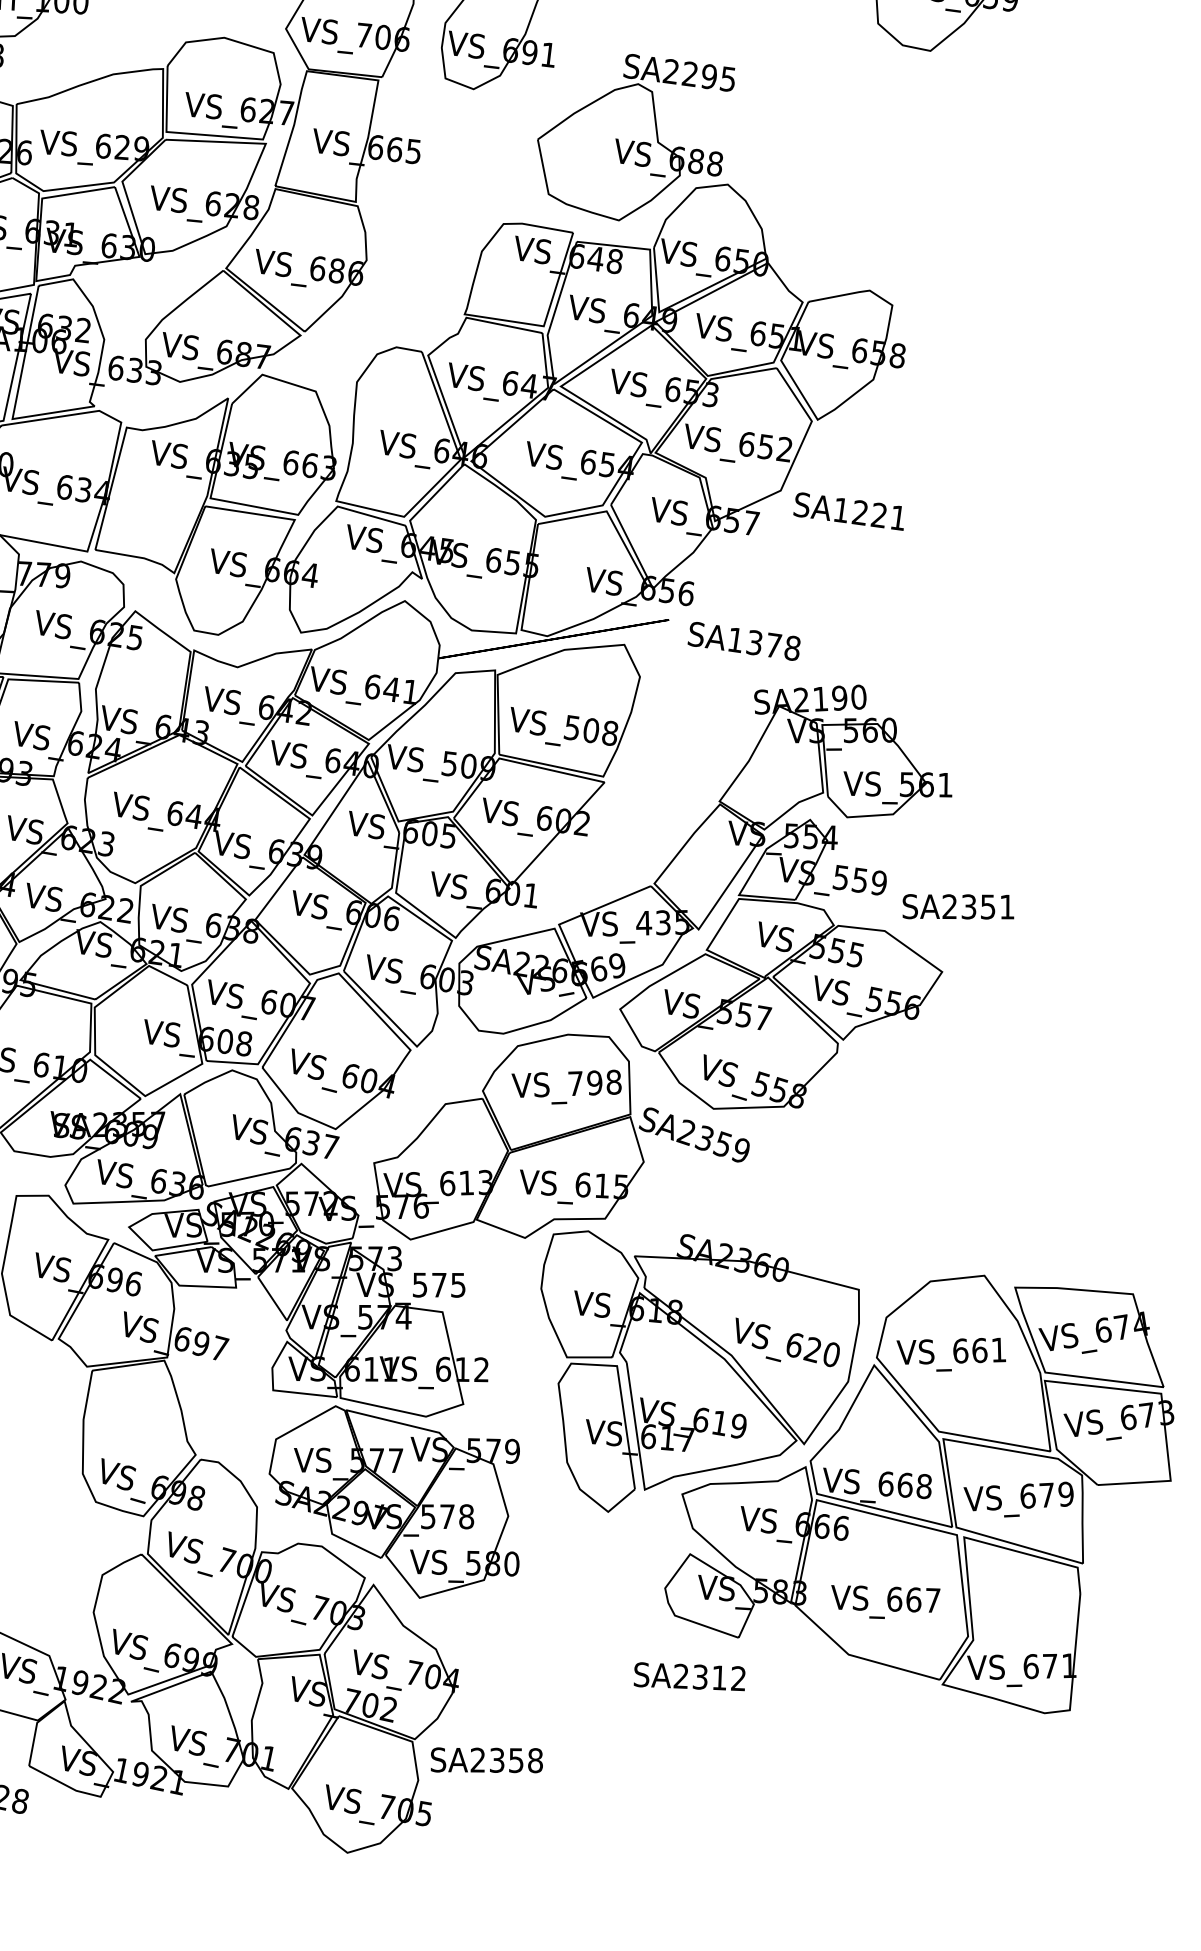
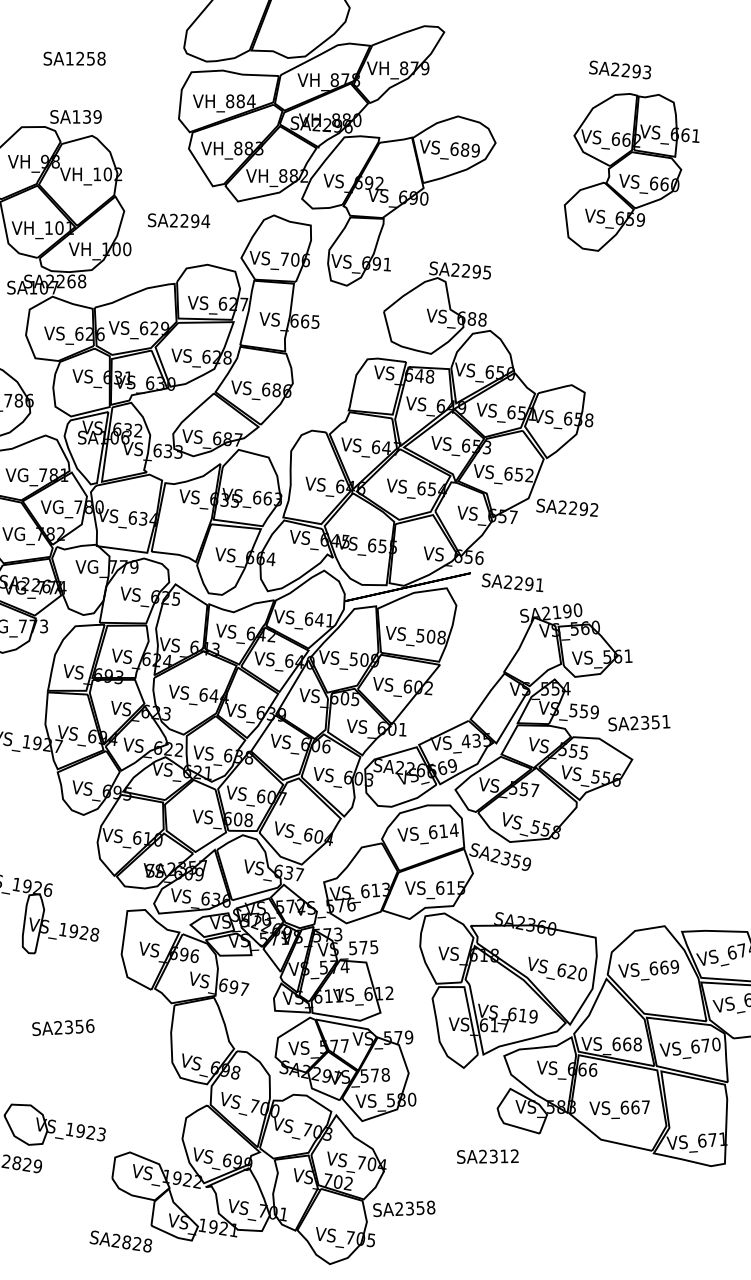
text: (869, 513) -> (578, 508), SA1221 -> SA2292
text: (763, 643) -> (523, 583), SA1378 -> SA2291
text: (594, 1083) -> (443, 831), VS_798 -> VS_614
text: (998, 1349) -> (674, 966), VS_661 -> VS_669
text: (1066, 1494) -> (716, 1044), VS_679 -> VS_670
text: (689, 1676) -> (487, 1156), moved

